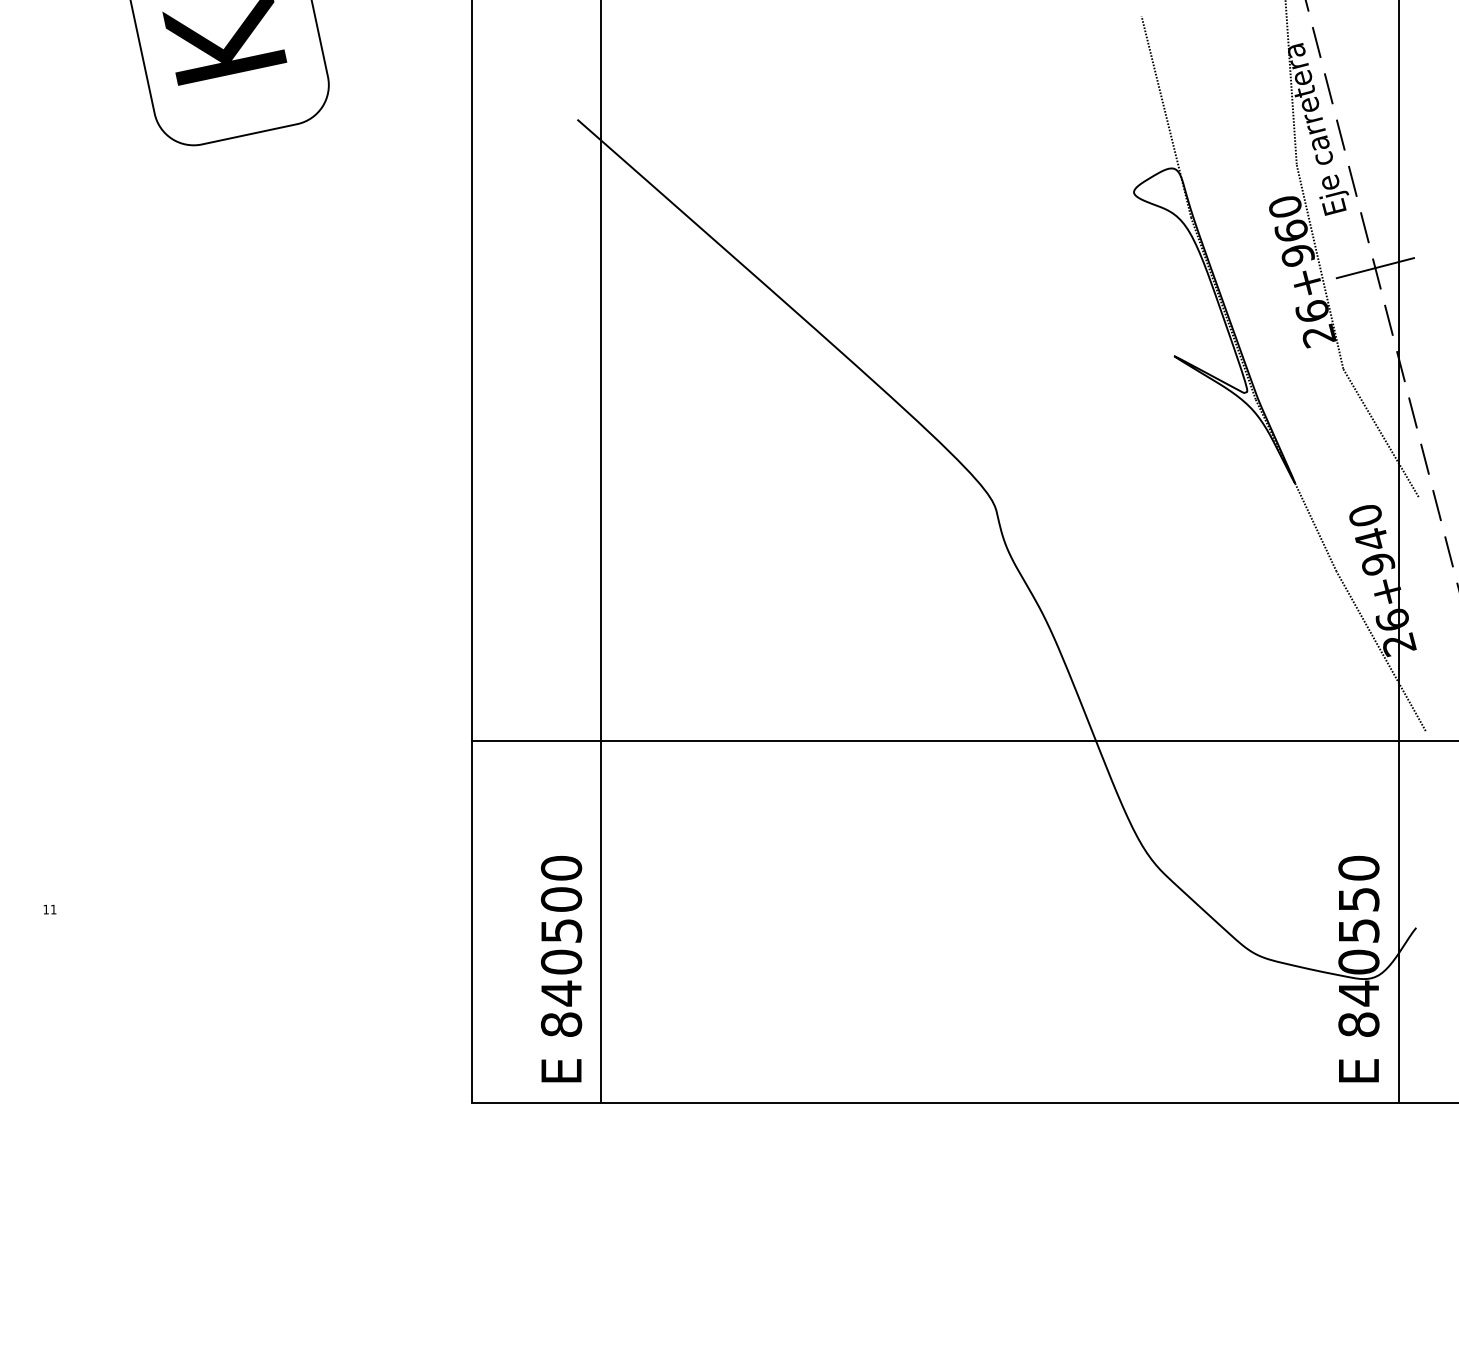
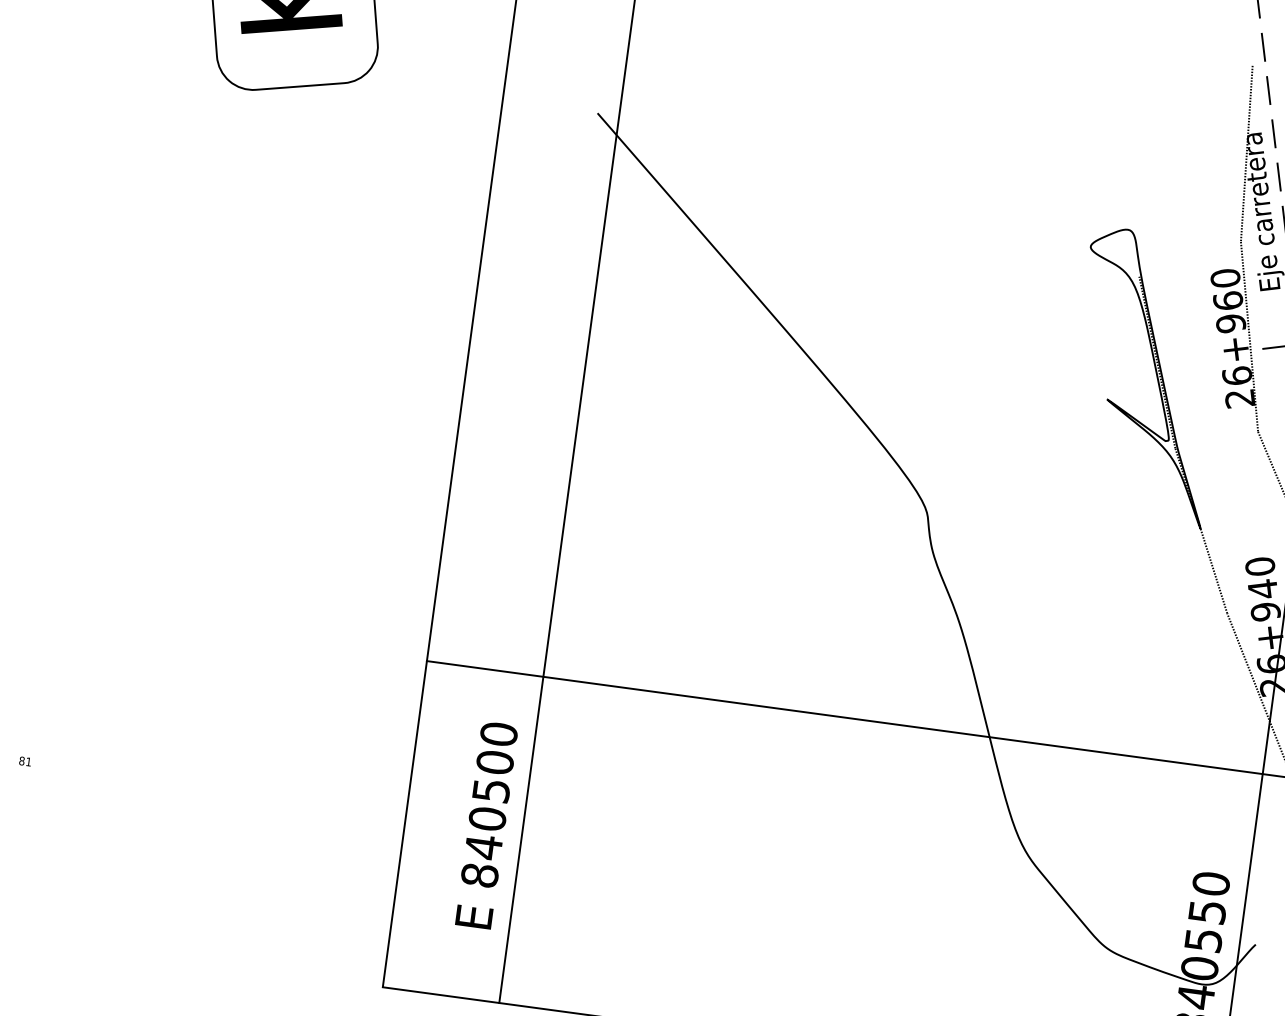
line: (1166, 116) -> (1129, 182), removed
text: (46, 909) -> (22, 761), 11 -> 81
text: (561, 969) -> (486, 825), moved

